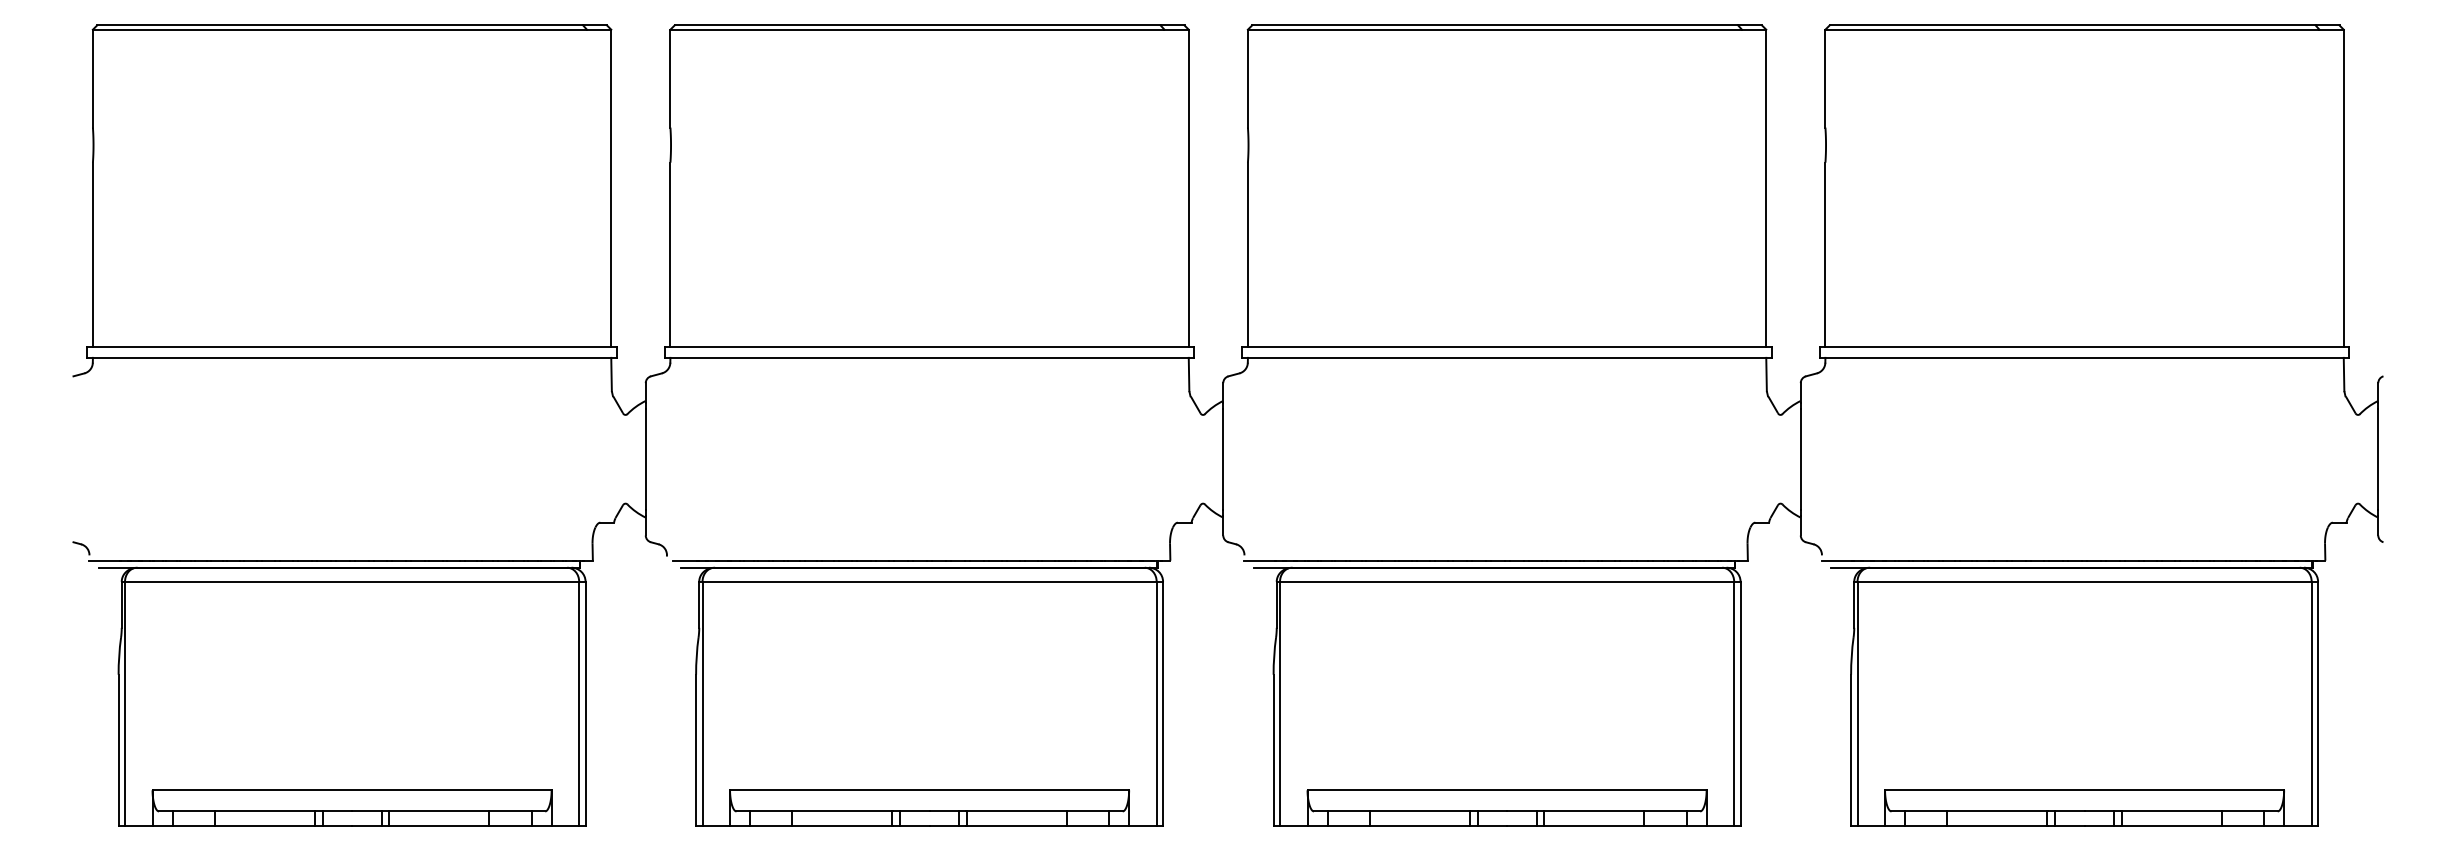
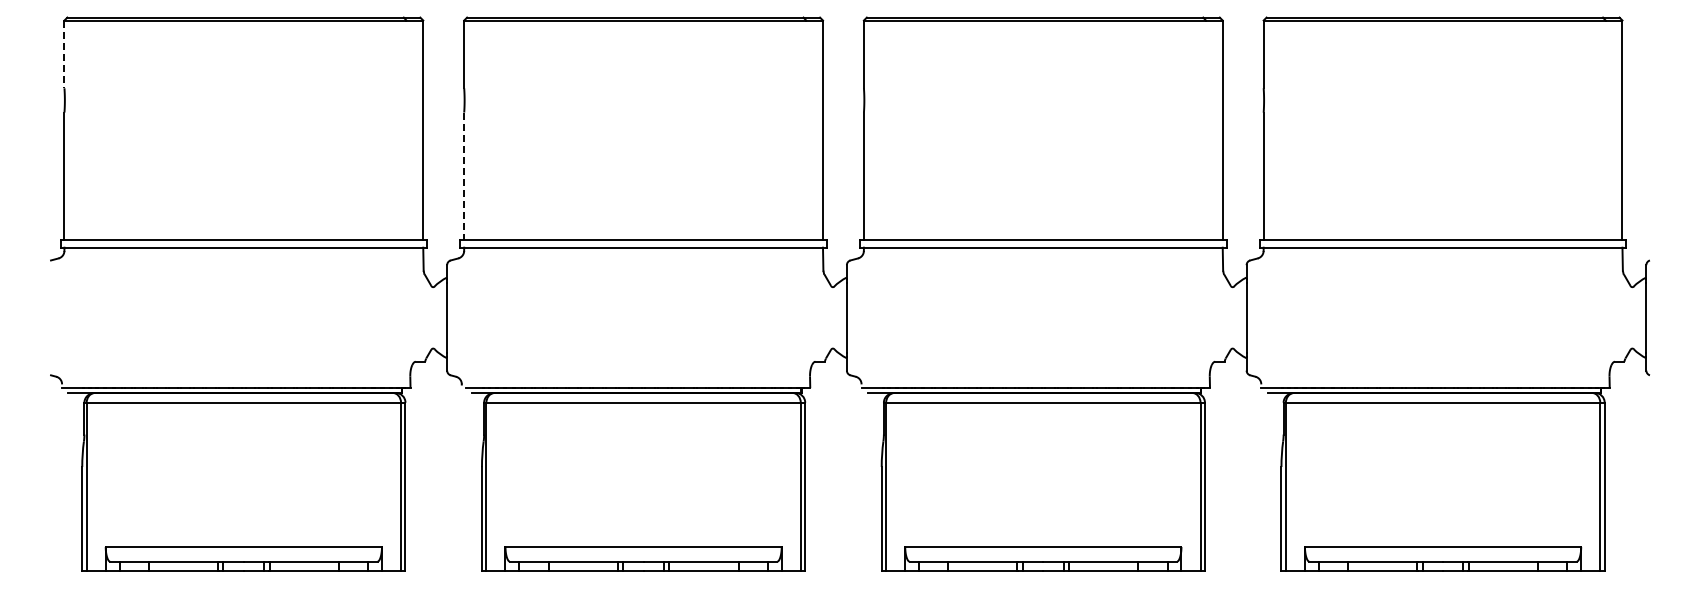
line: (92, 78) -> (64, 54), solid -> dashed
line: (670, 255) -> (464, 176), solid -> dashed

